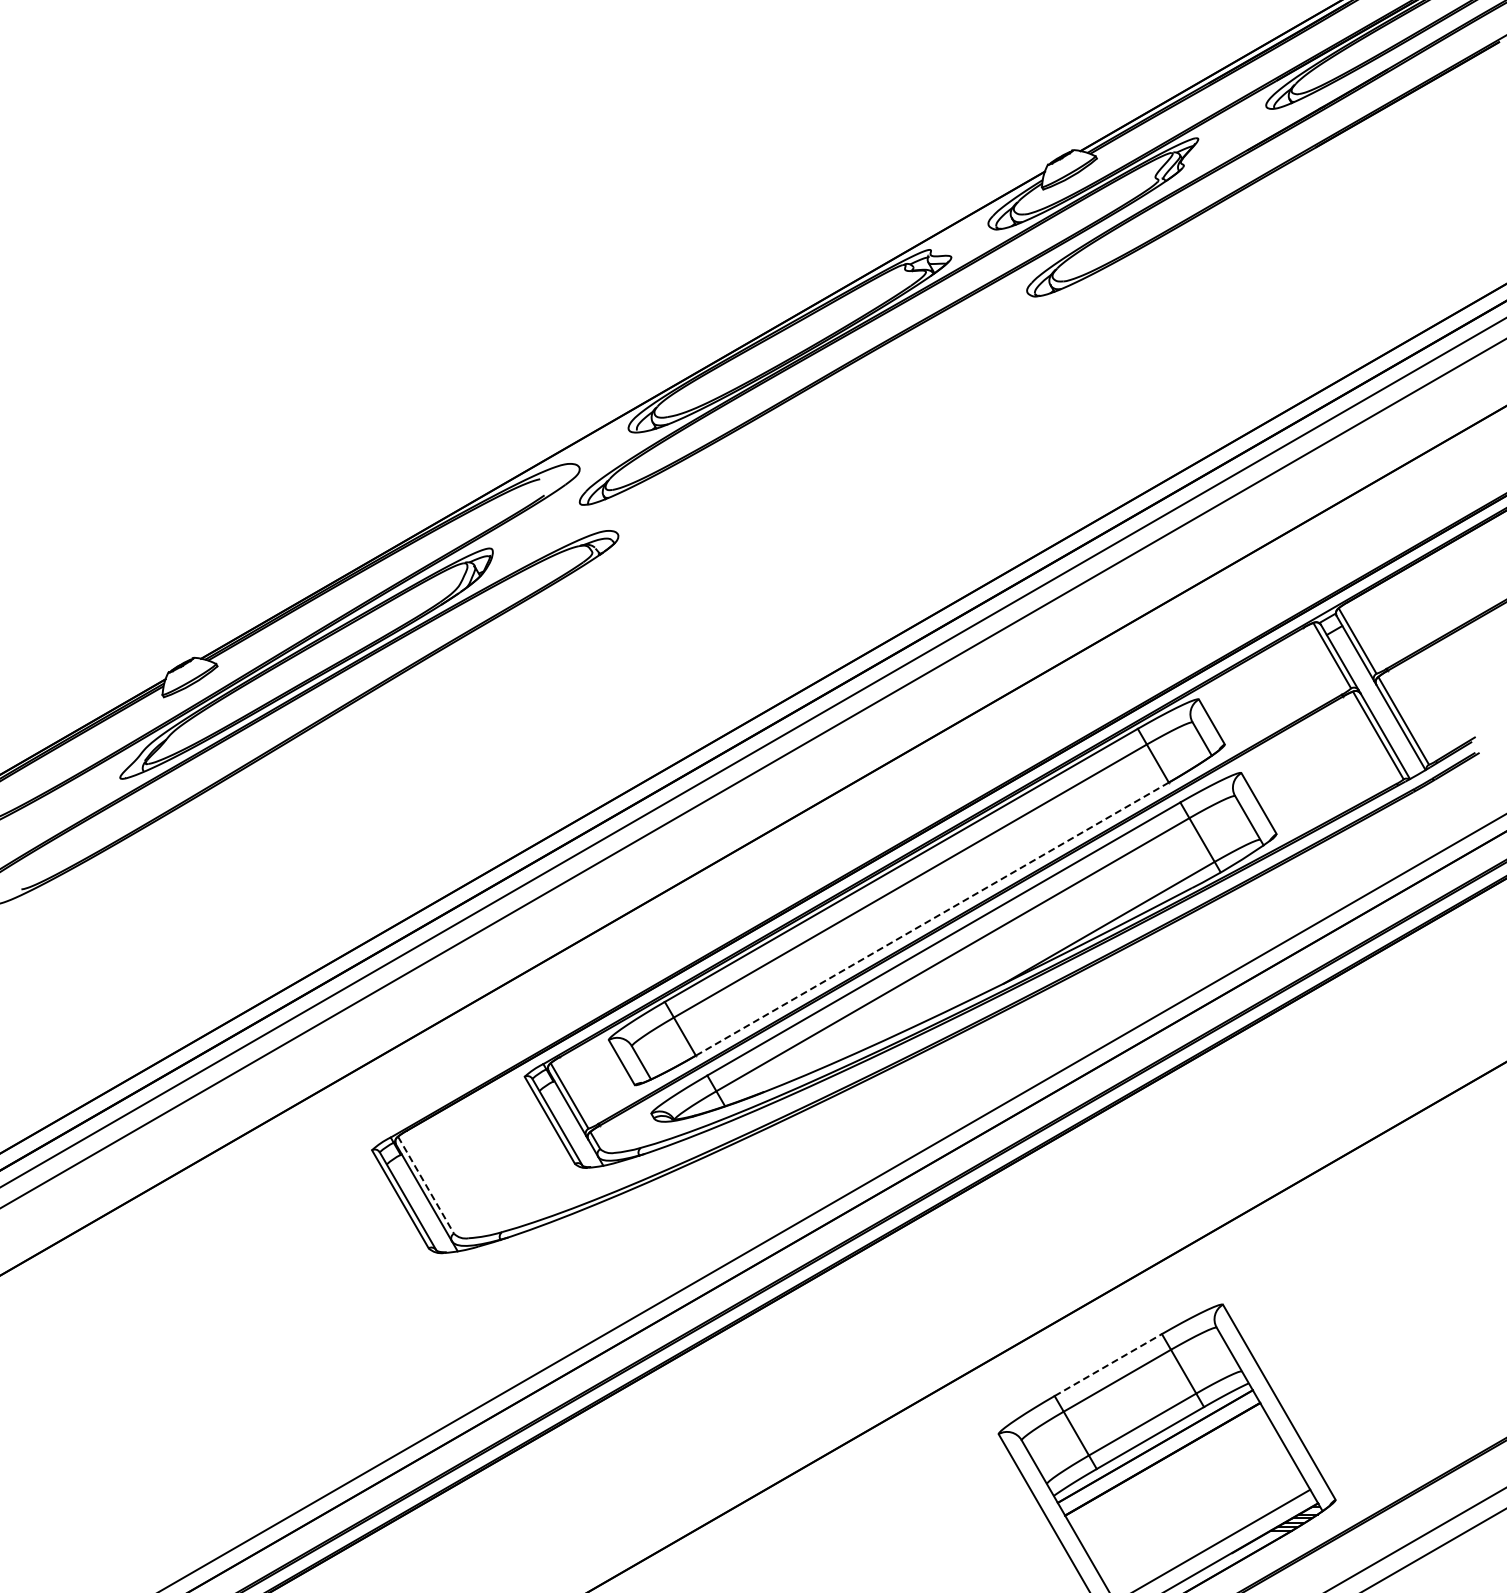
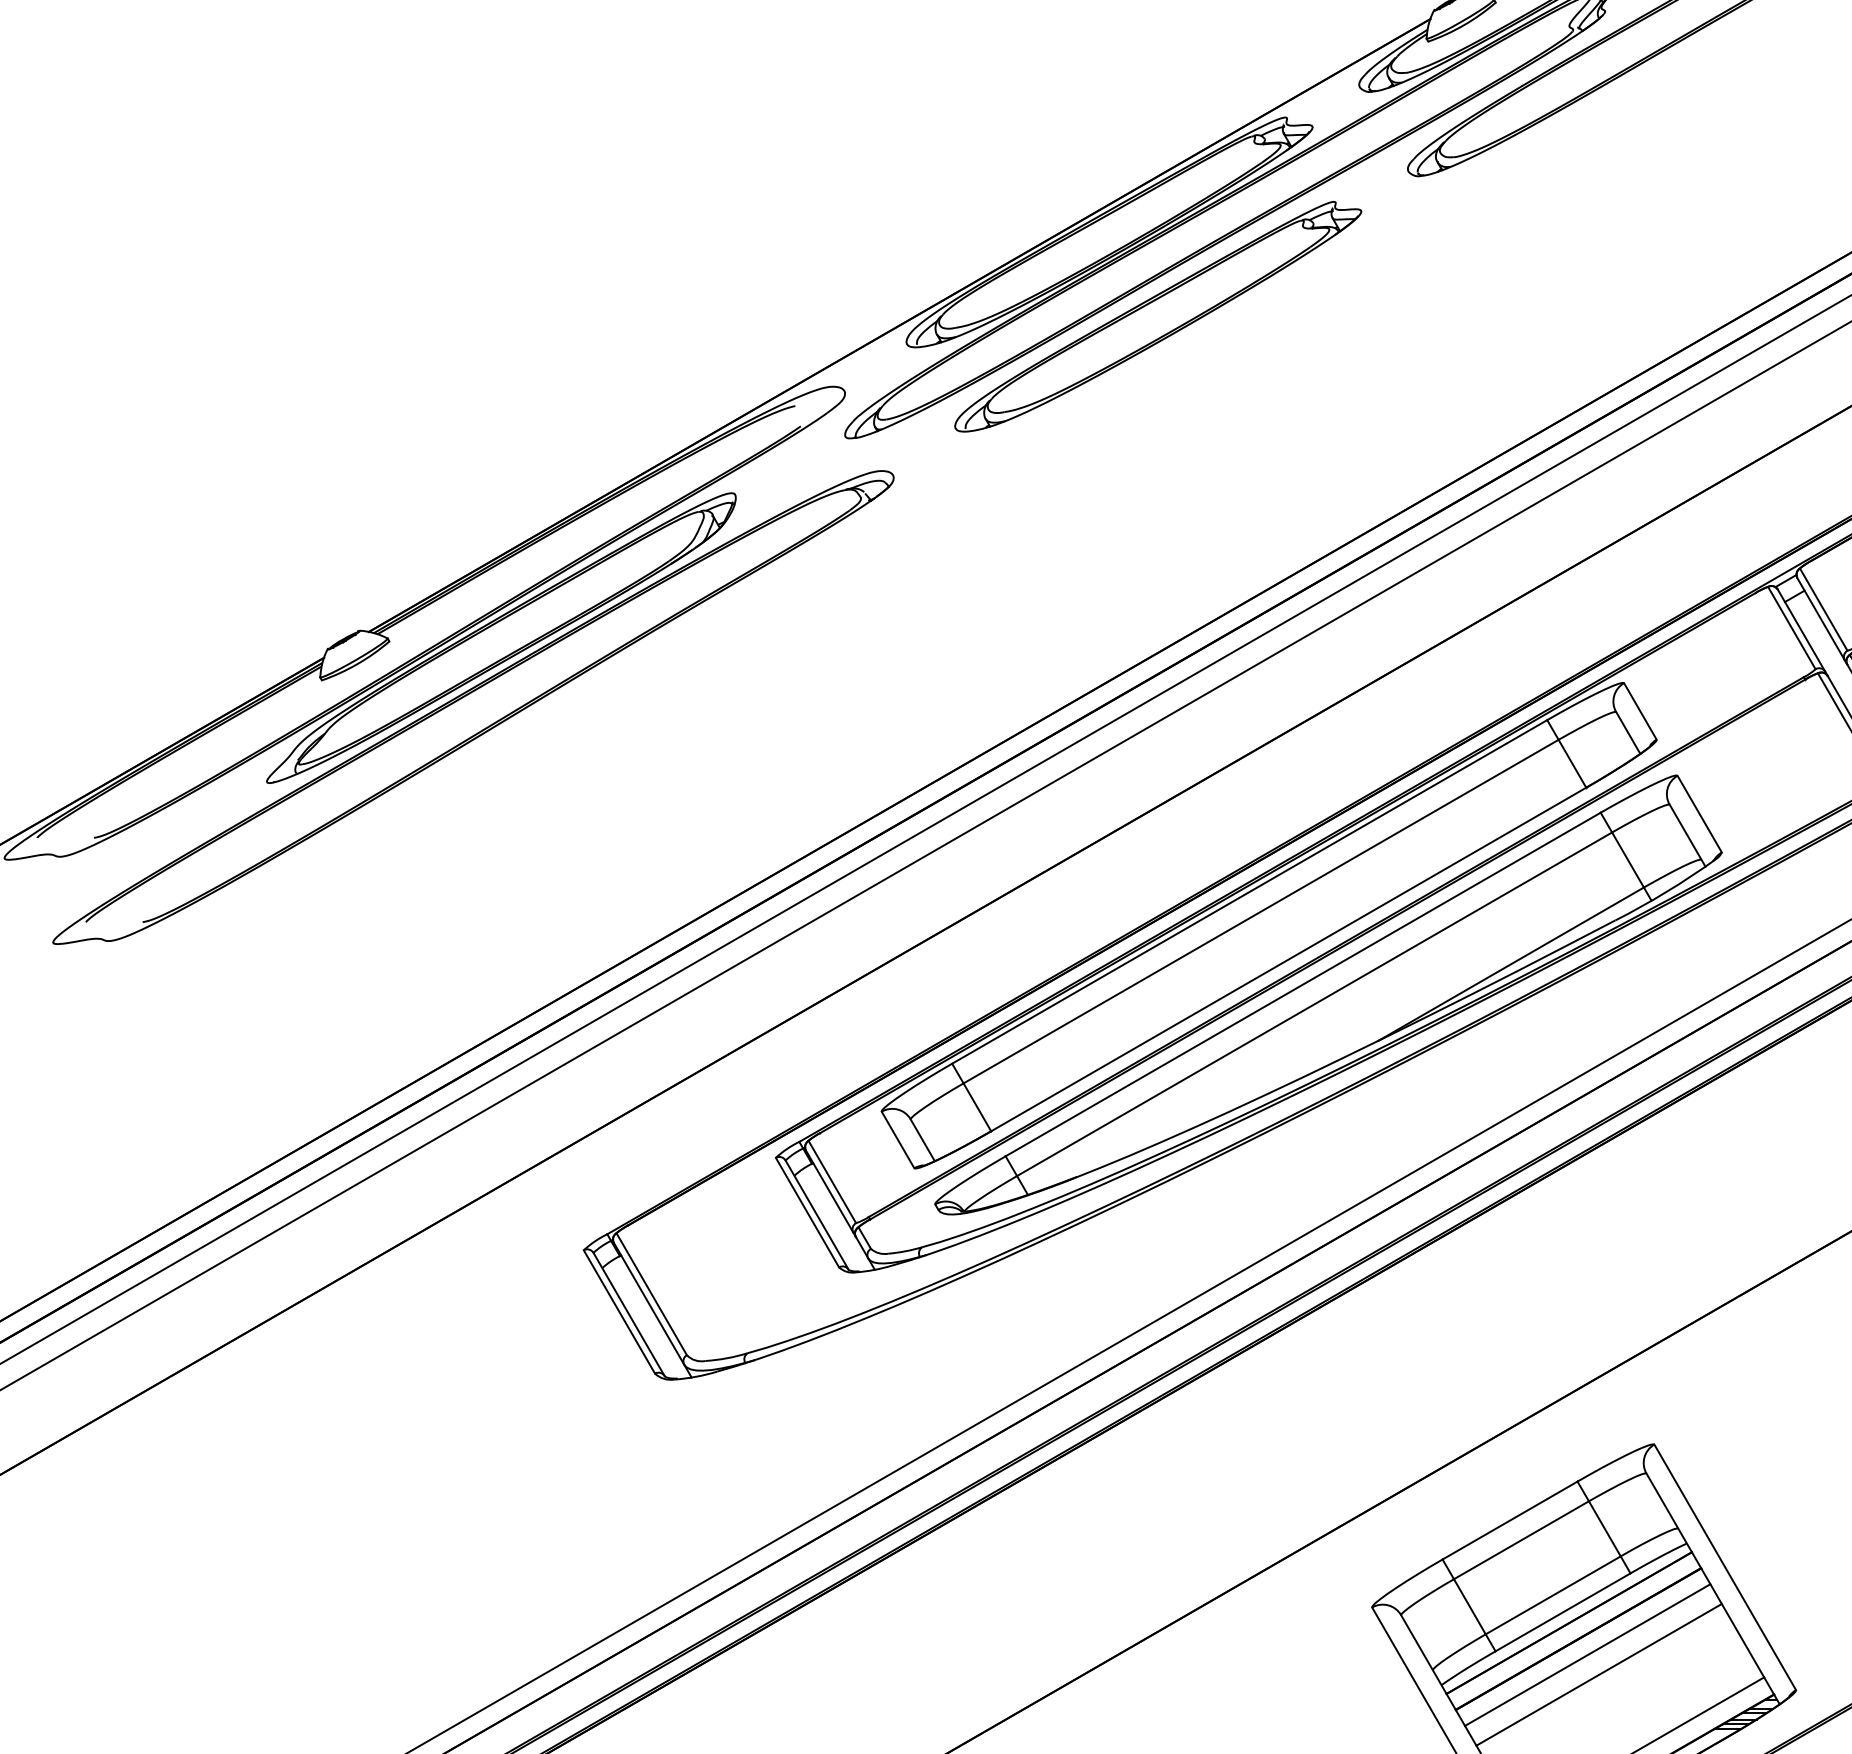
part: (828, 408) -> (1158, 317), added
line: (931, 919) -> (1287, 959), dashed -> solid
line: (426, 1185) -> (652, 1294), dashed -> solid
line: (1108, 1365) -> (1510, 1521), dashed -> solid
line: (1169, 1471) -> (1587, 1654), added
line: (1178, 1487) -> (1598, 1674), added

